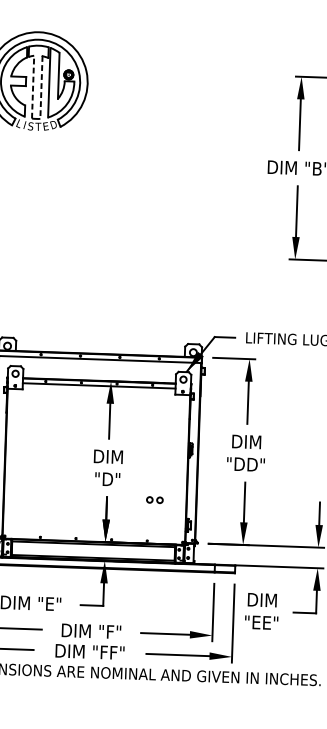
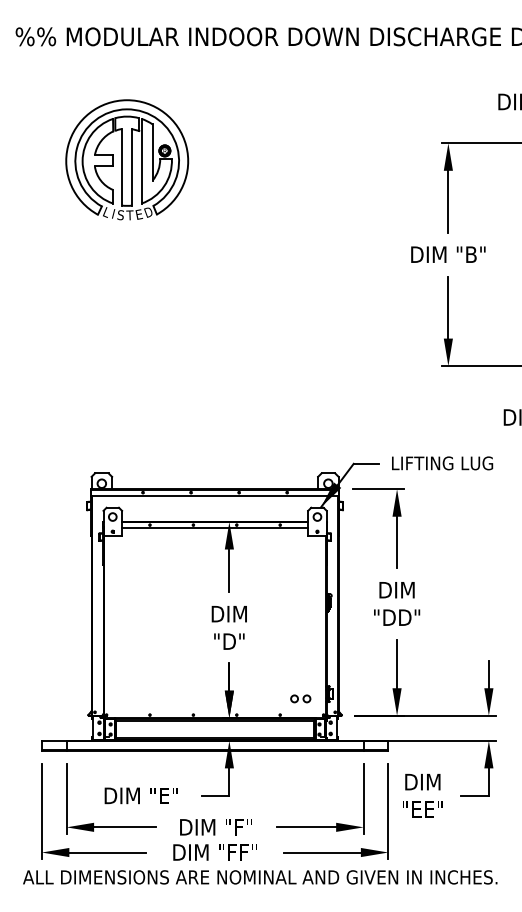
line: (32, 86) -> (121, 166), dashed -> solid
line: (41, 87) -> (132, 167), dashed -> solid
part: (154, 499) -> (300, 698), moved

